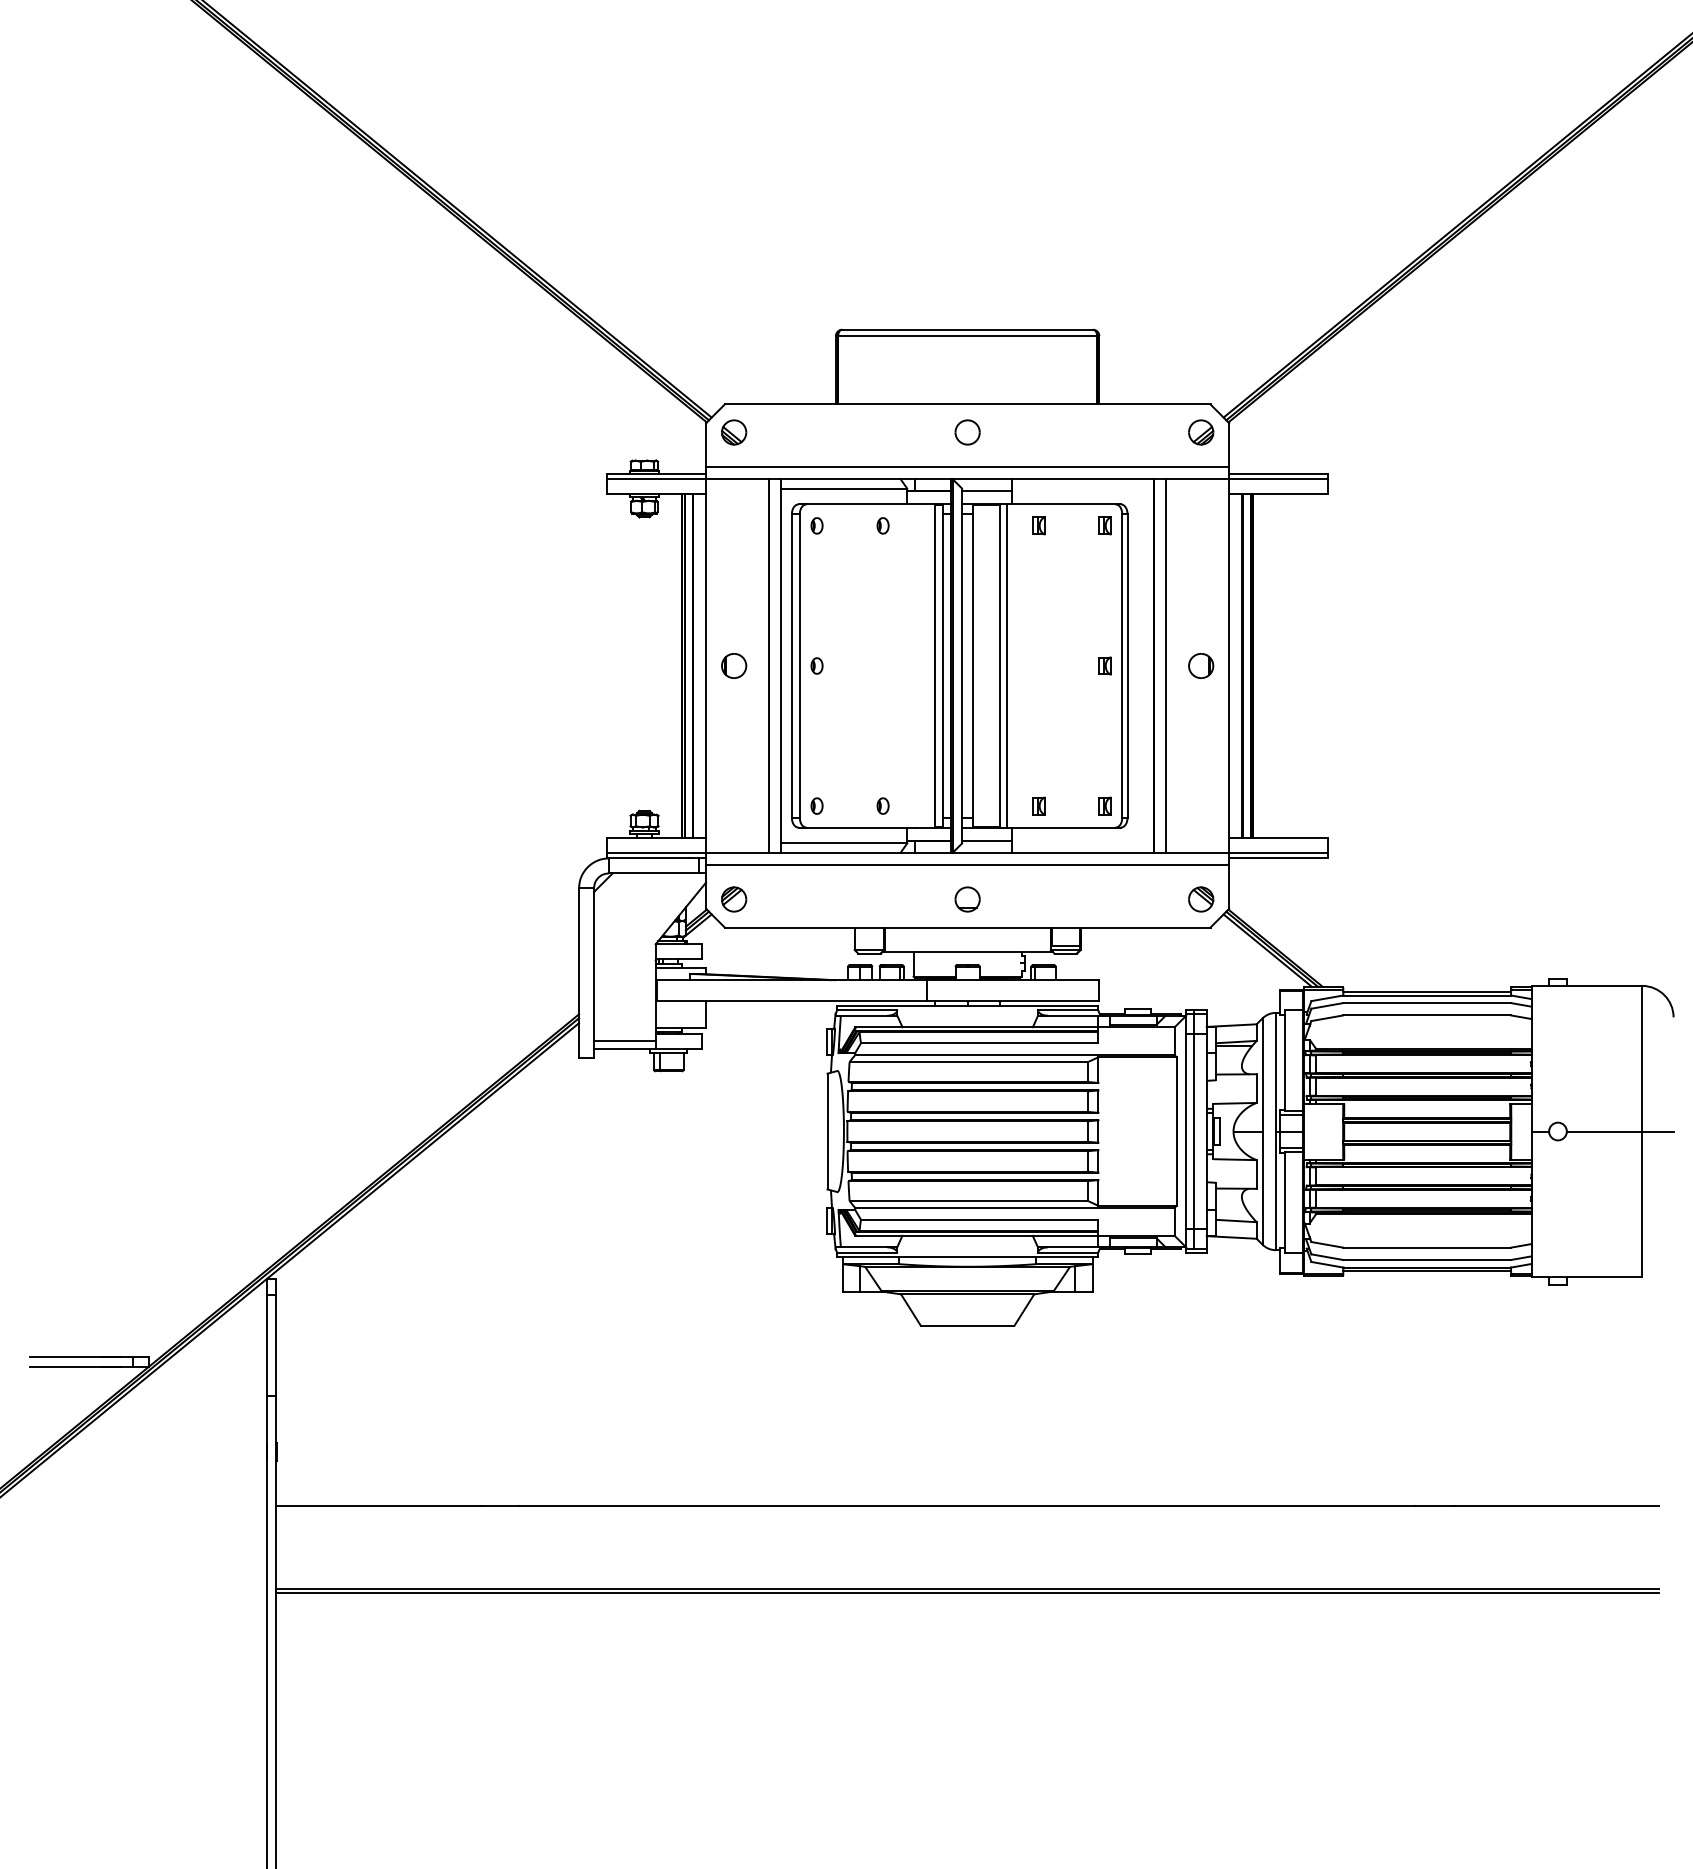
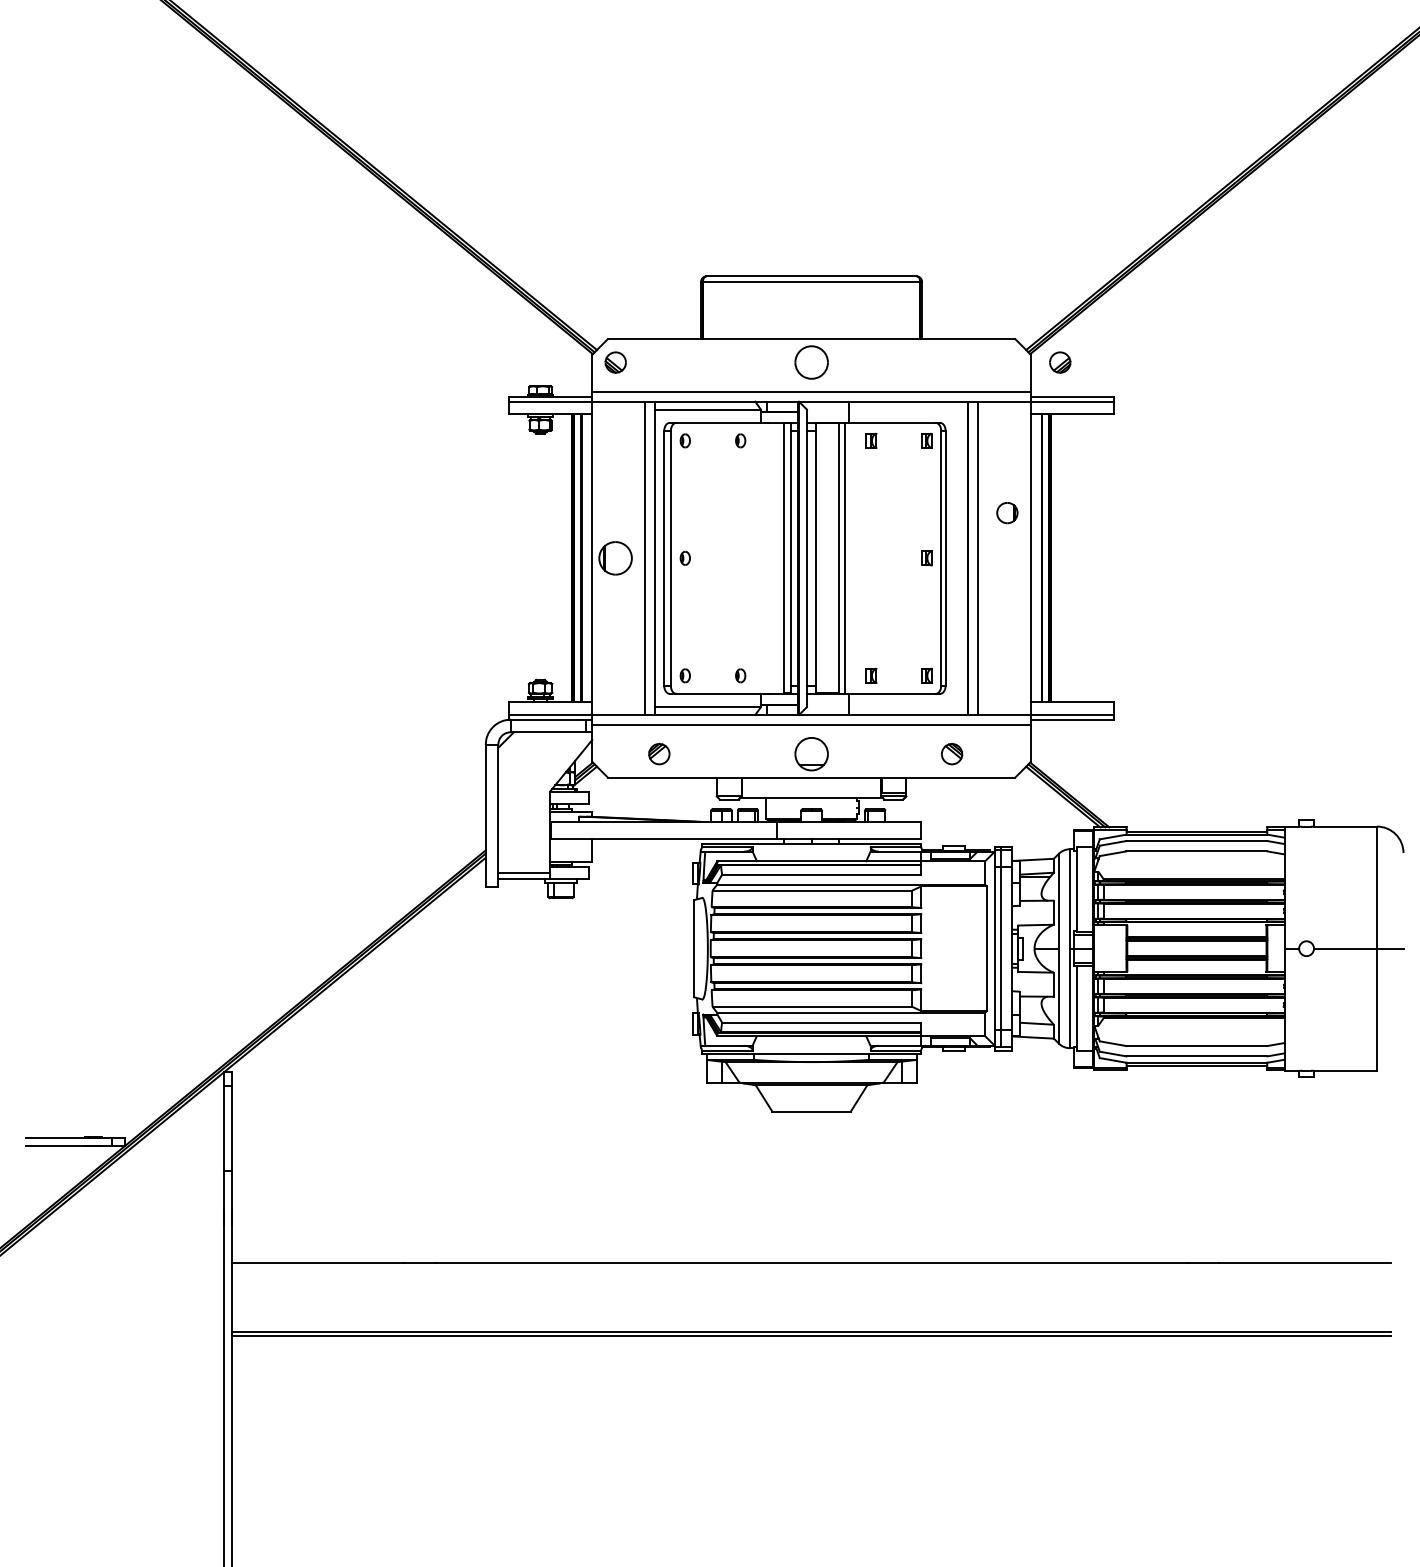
part: (967, 432) -> (811, 362), size x1.6
part: (1201, 432) -> (1060, 362), moved
line: (987, 491) -> (828, 412), removed
part: (734, 665) -> (616, 557), size x1.6
part: (1201, 665) -> (1007, 512), moved
line: (987, 840) -> (828, 704), removed
part: (734, 899) -> (659, 754), moved
part: (967, 899) -> (811, 754), size x1.6
part: (1201, 899) -> (952, 754), moved

